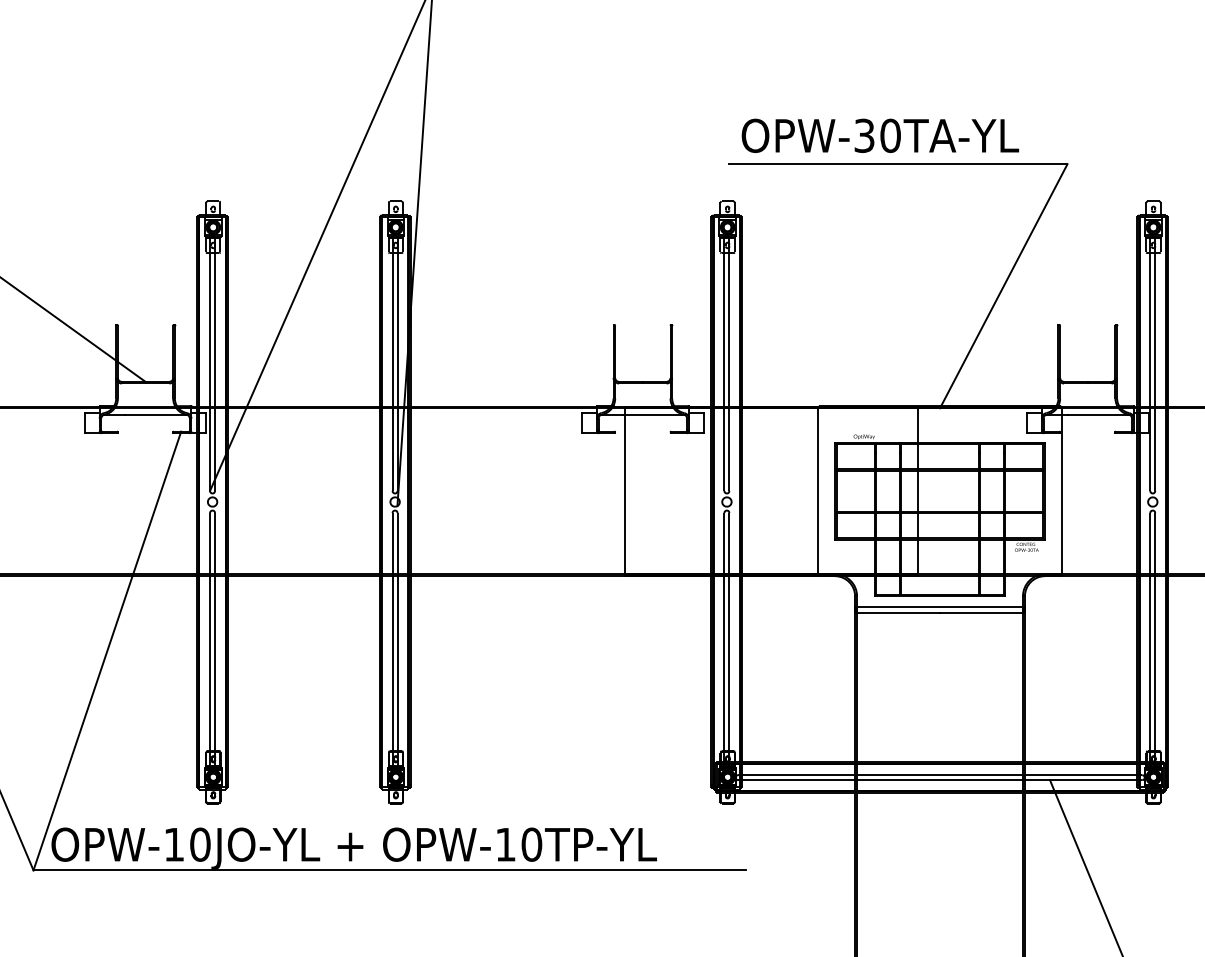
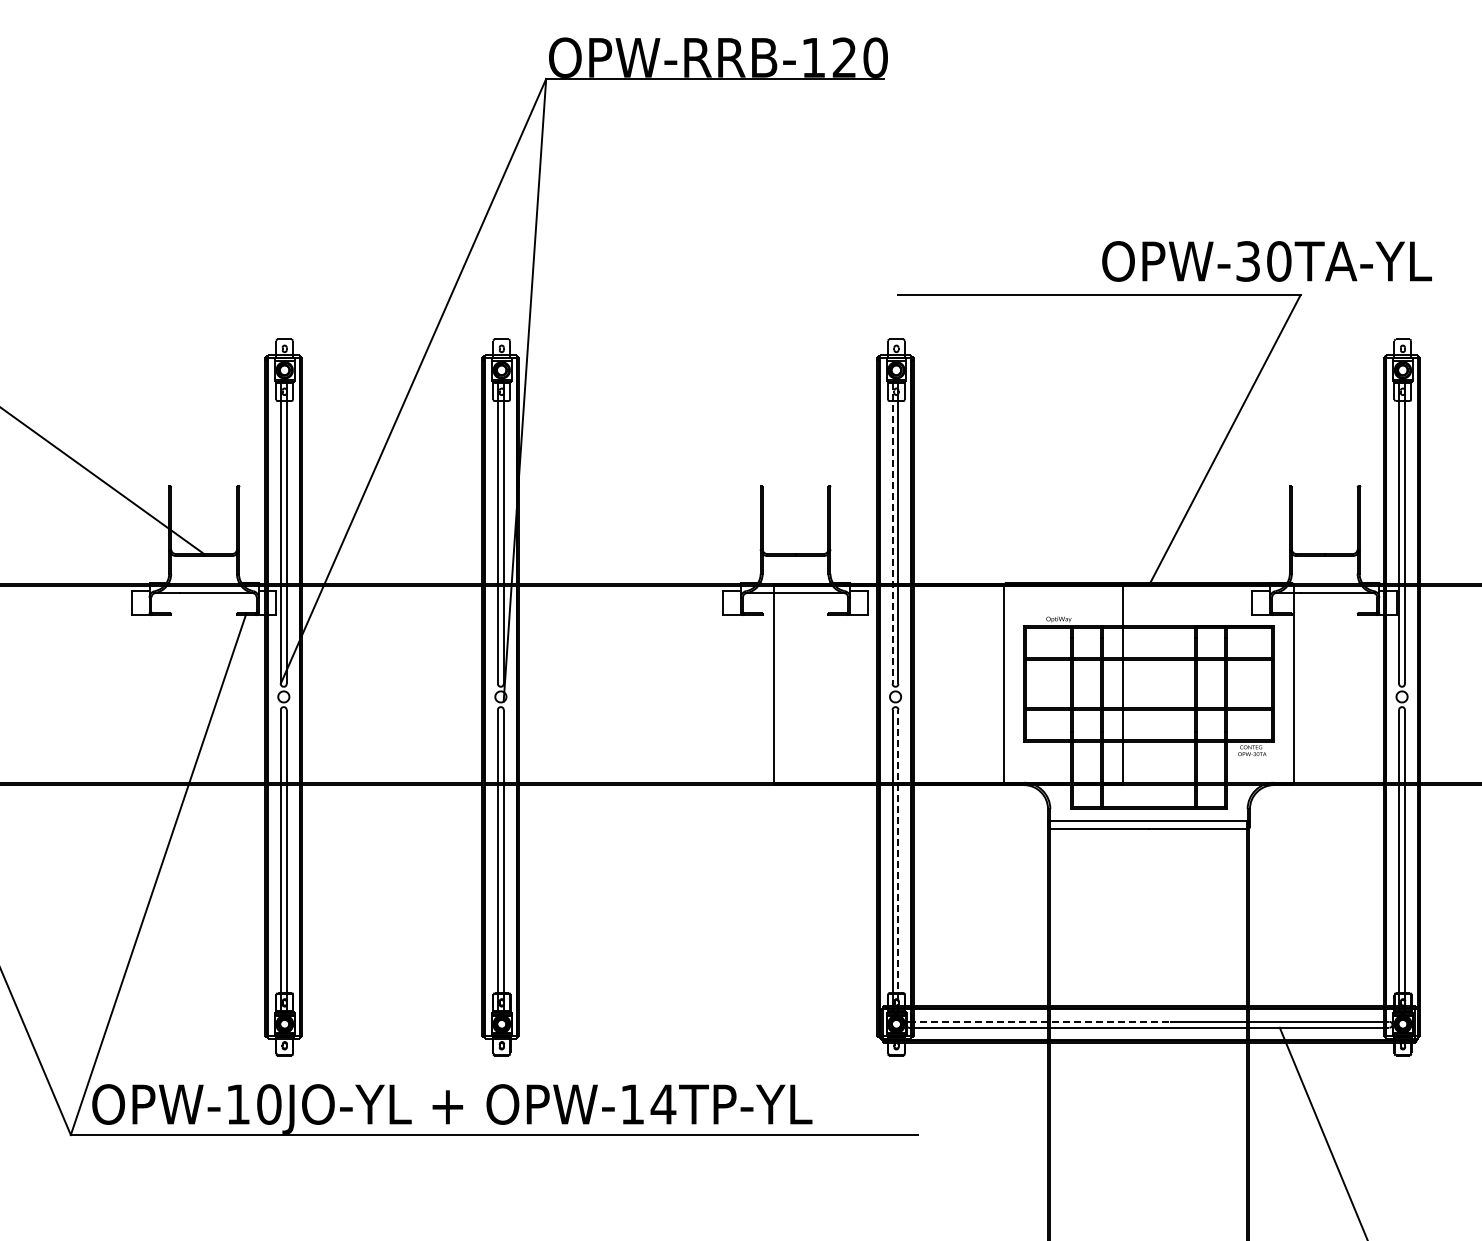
text: (879, 135) -> (1266, 261), moved
line: (724, 365) -> (892, 534), solid -> dashed
line: (729, 638) -> (898, 859), solid -> dashed
line: (847, 774) -> (1039, 1021), solid -> dashed
text: (531, 844) -> (663, 1104), OPW-10TP-YL -> OPW-14TP-YL

